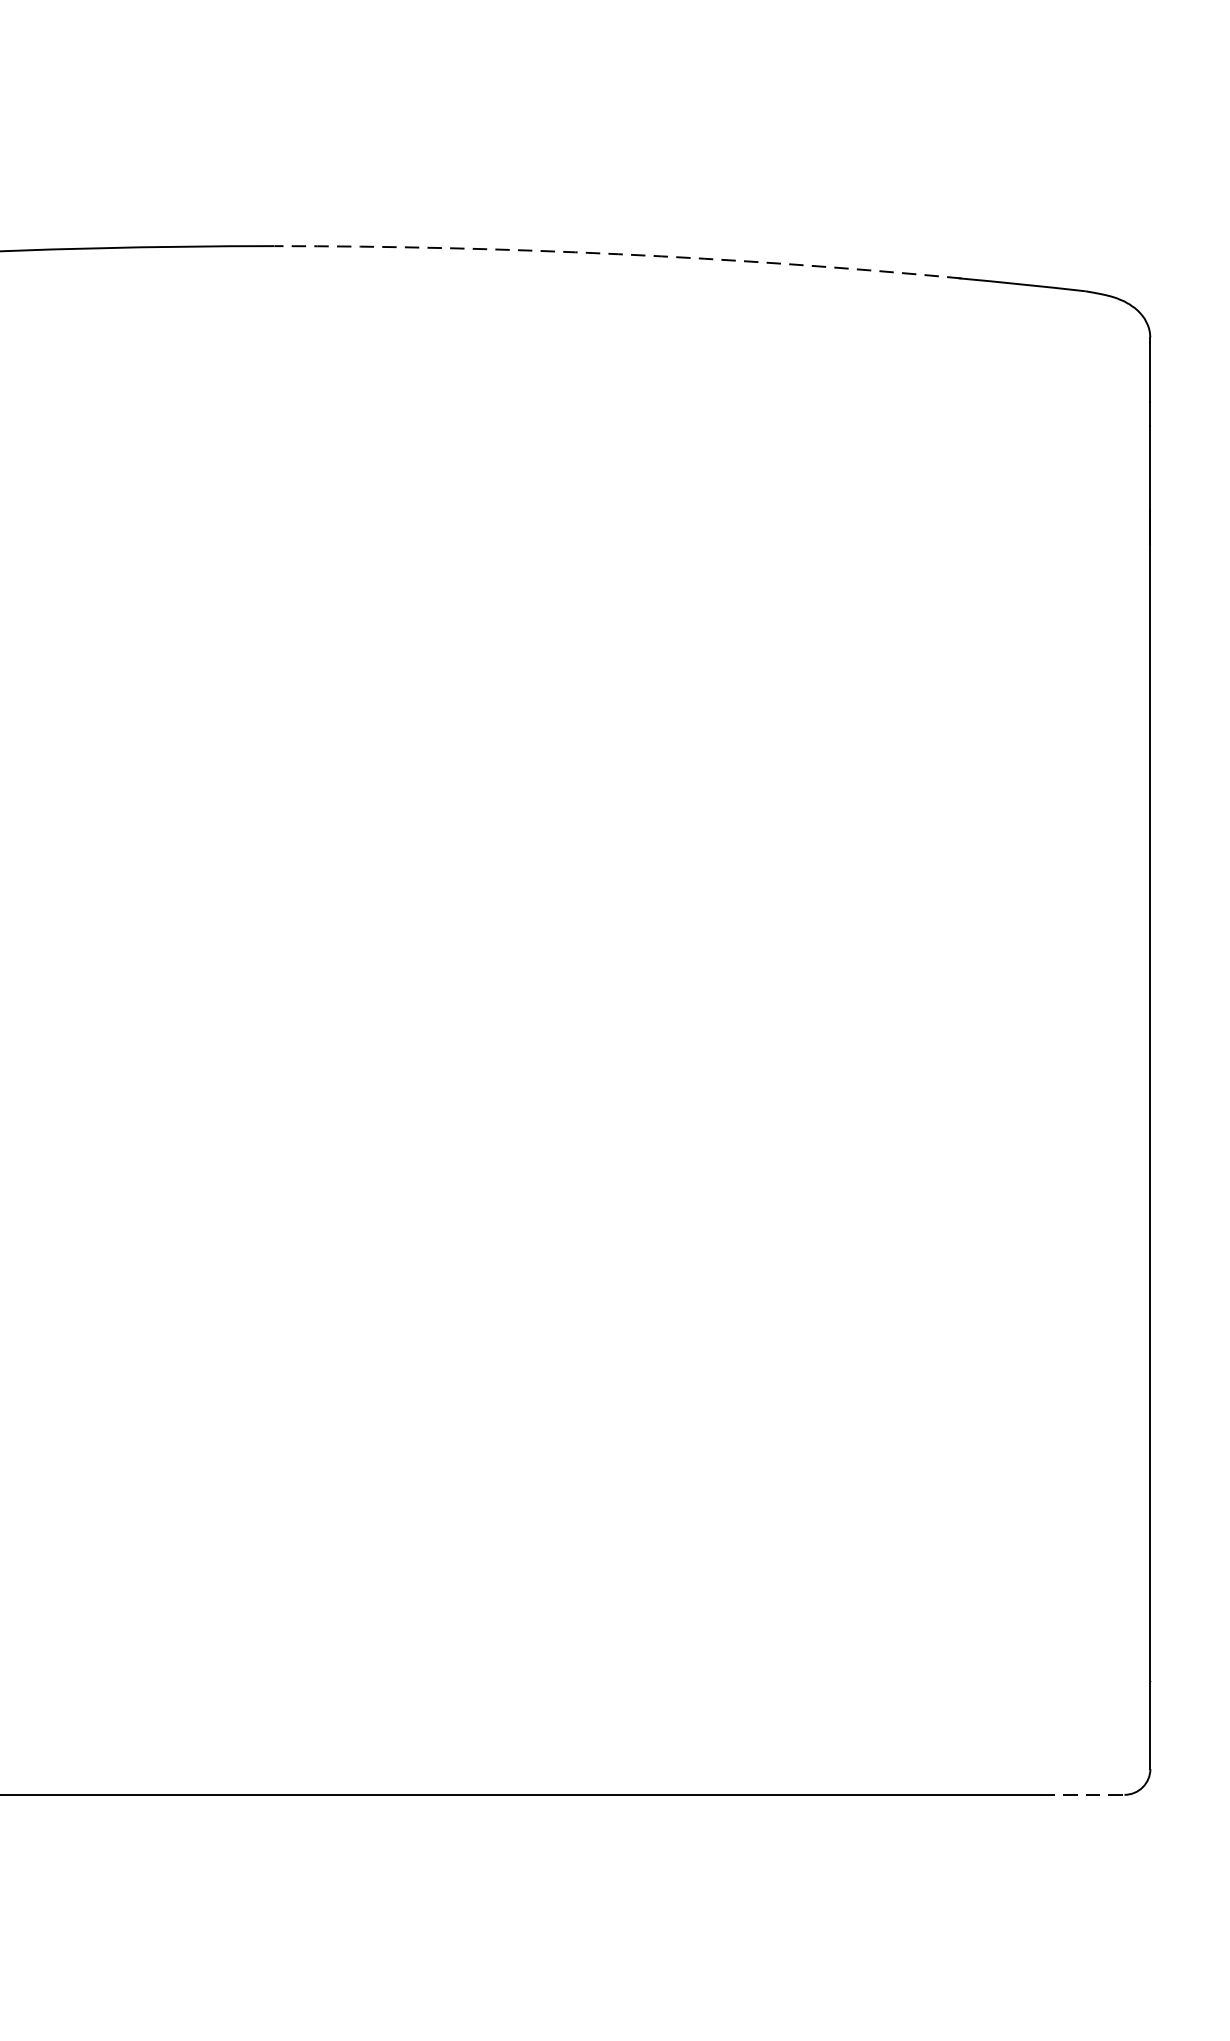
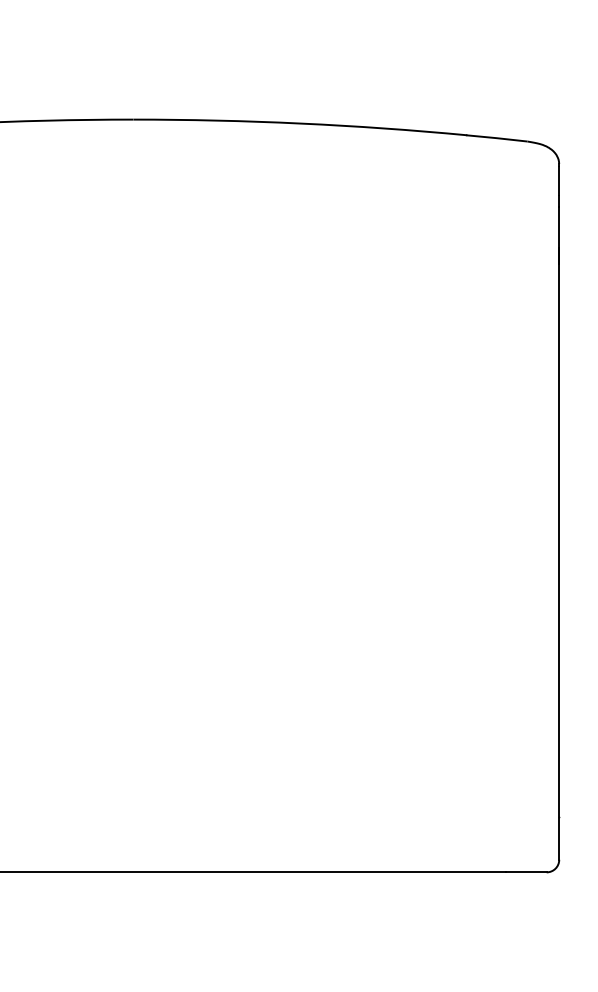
arc: (618, 254) -> (300, 123), dashed -> solid
line: (1083, 1795) -> (526, 872), dashed -> solid

